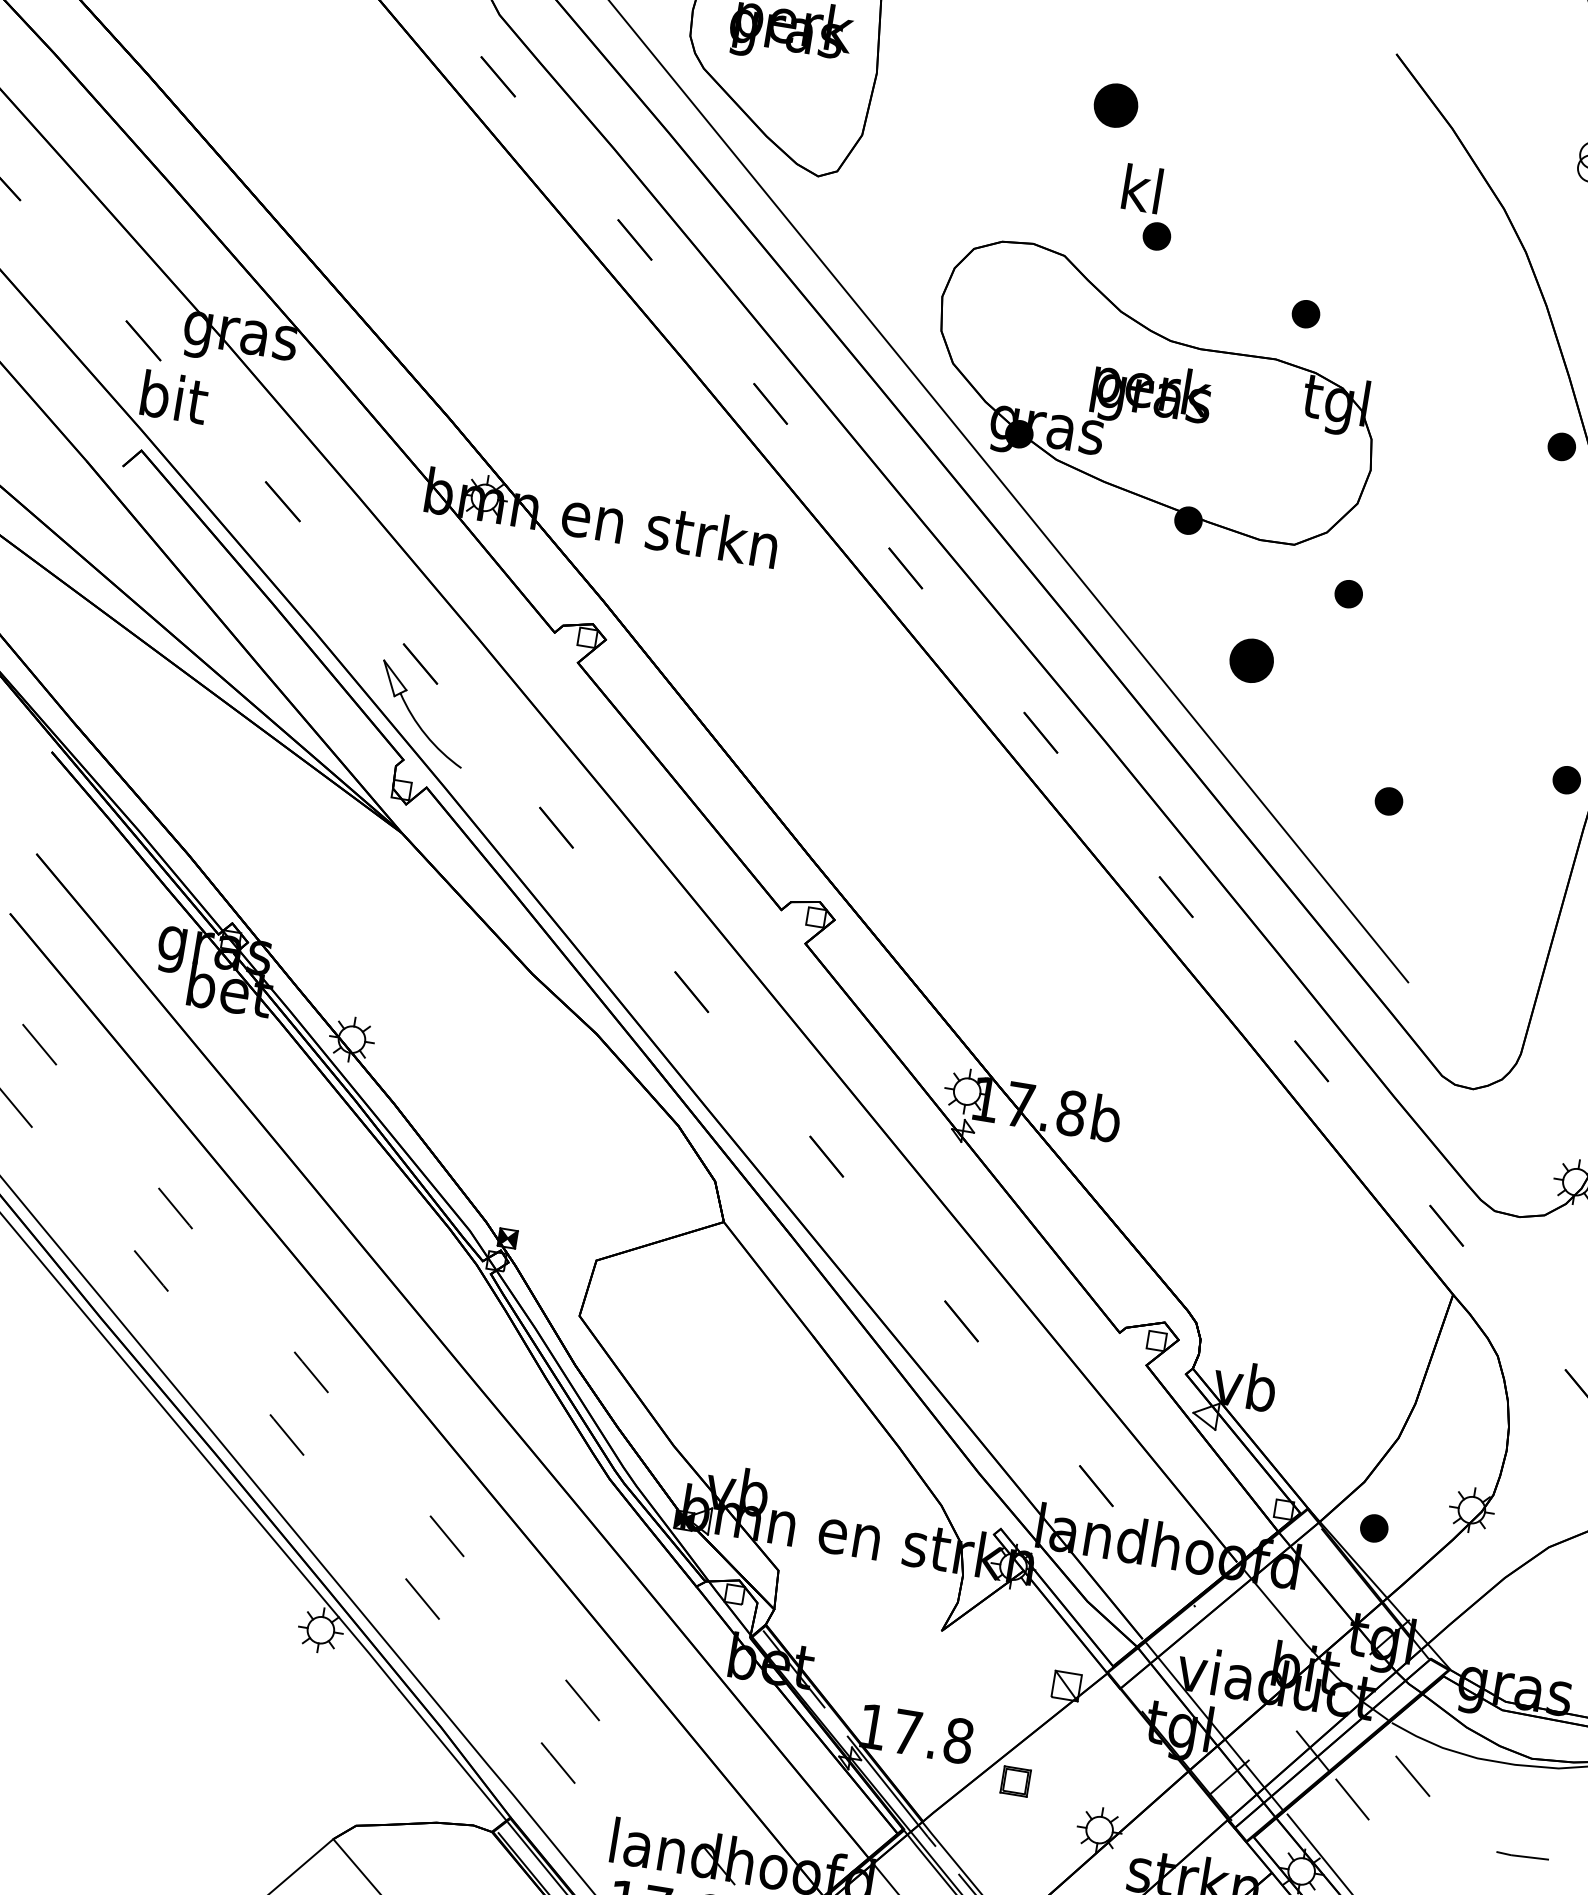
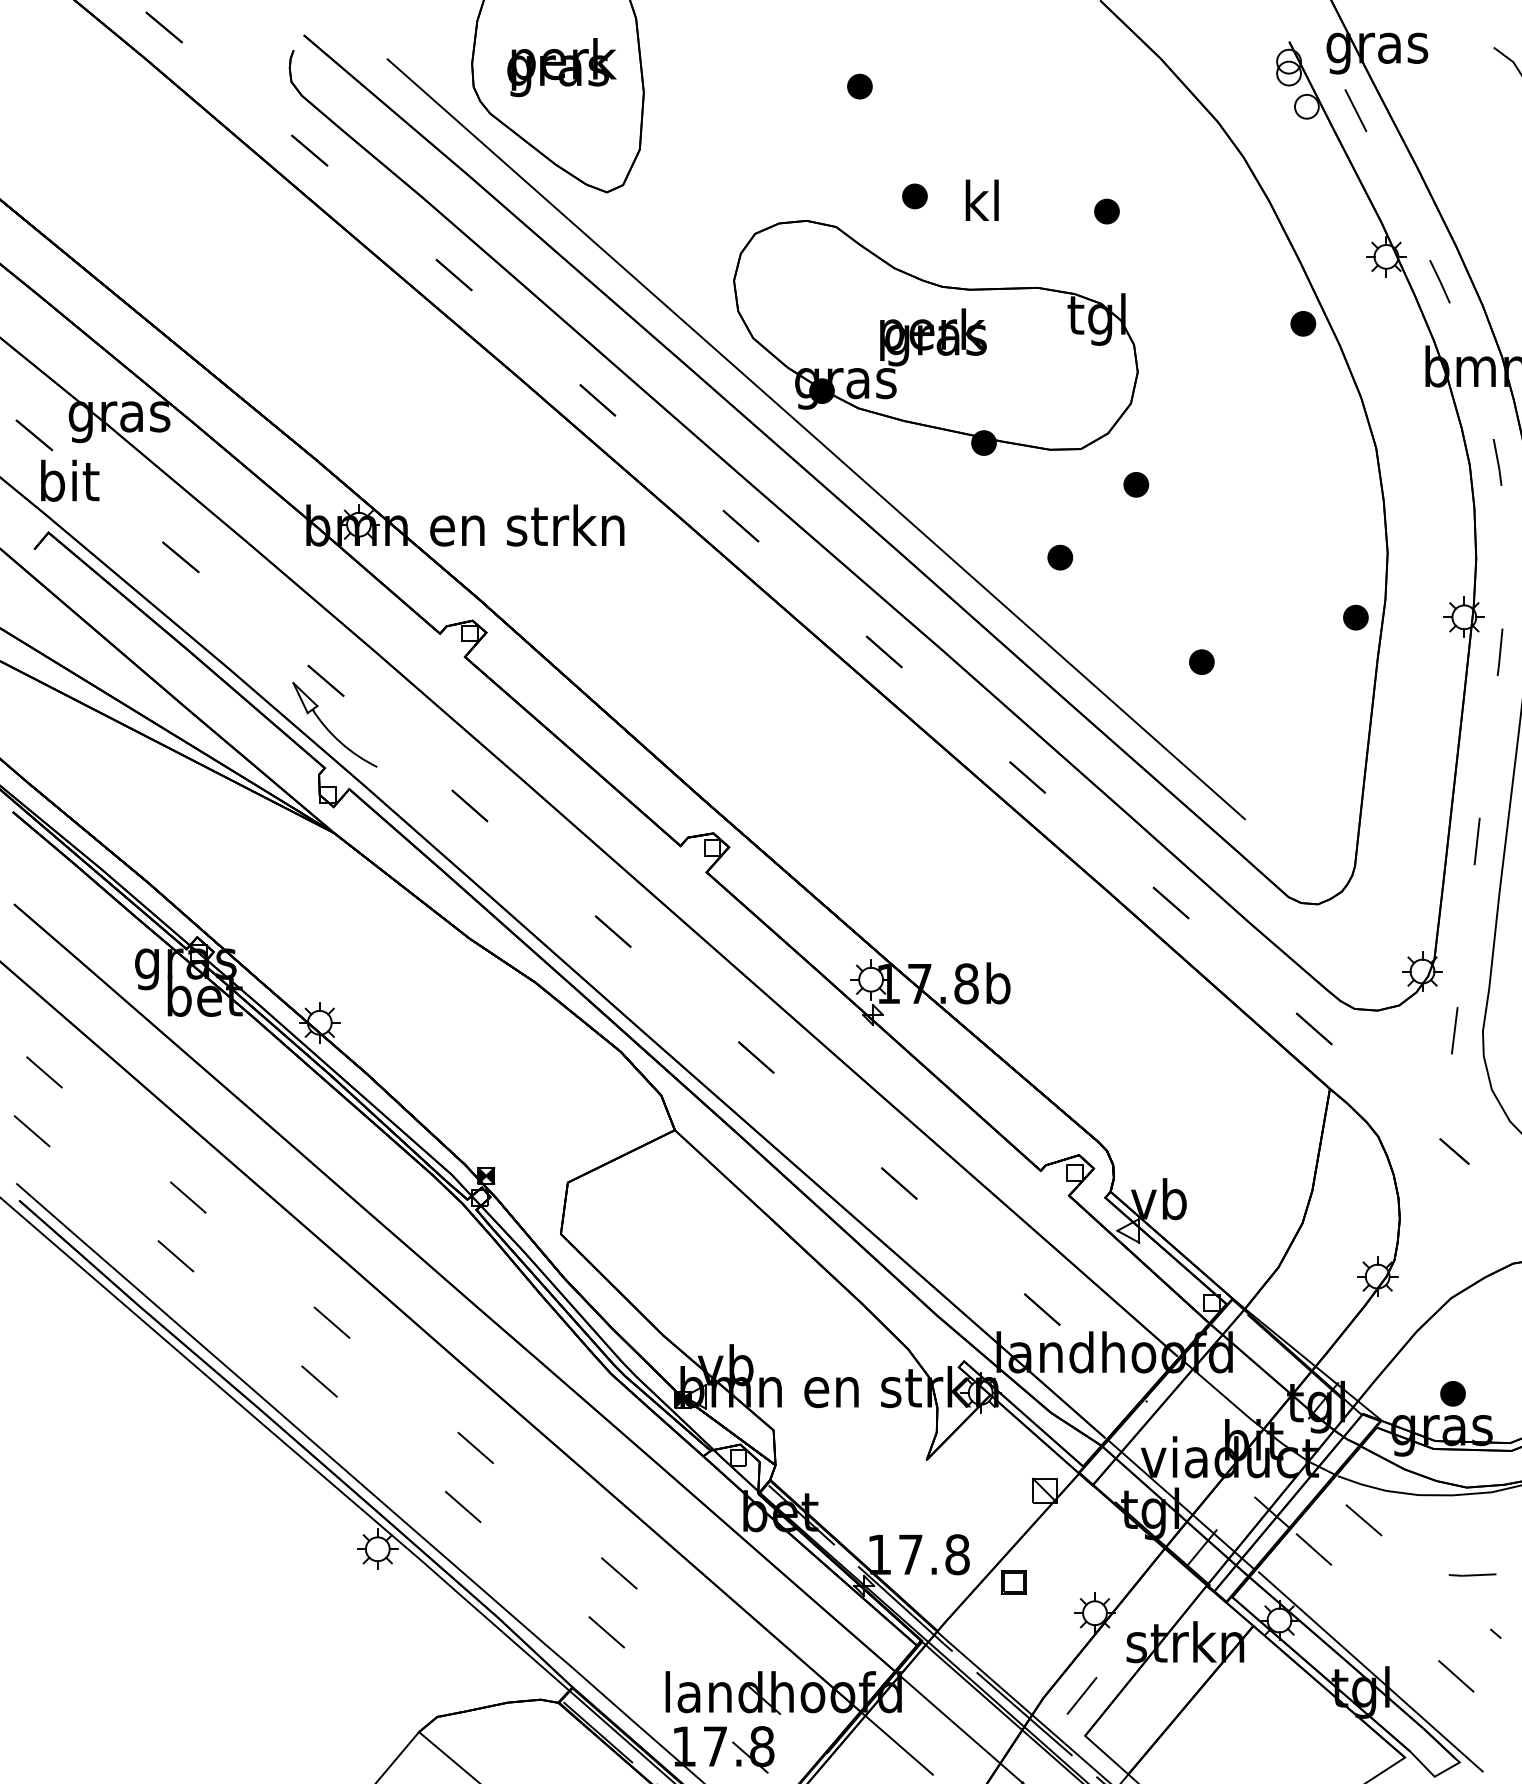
part: (1115, 105) -> (859, 86), size x0.62
text: (1141, 187) -> (981, 199), moved
part: (1305, 314) -> (1106, 211), moved
part: (1252, 660) -> (1060, 557), size x0.62
part: (1373, 1527) -> (1452, 1393), moved

